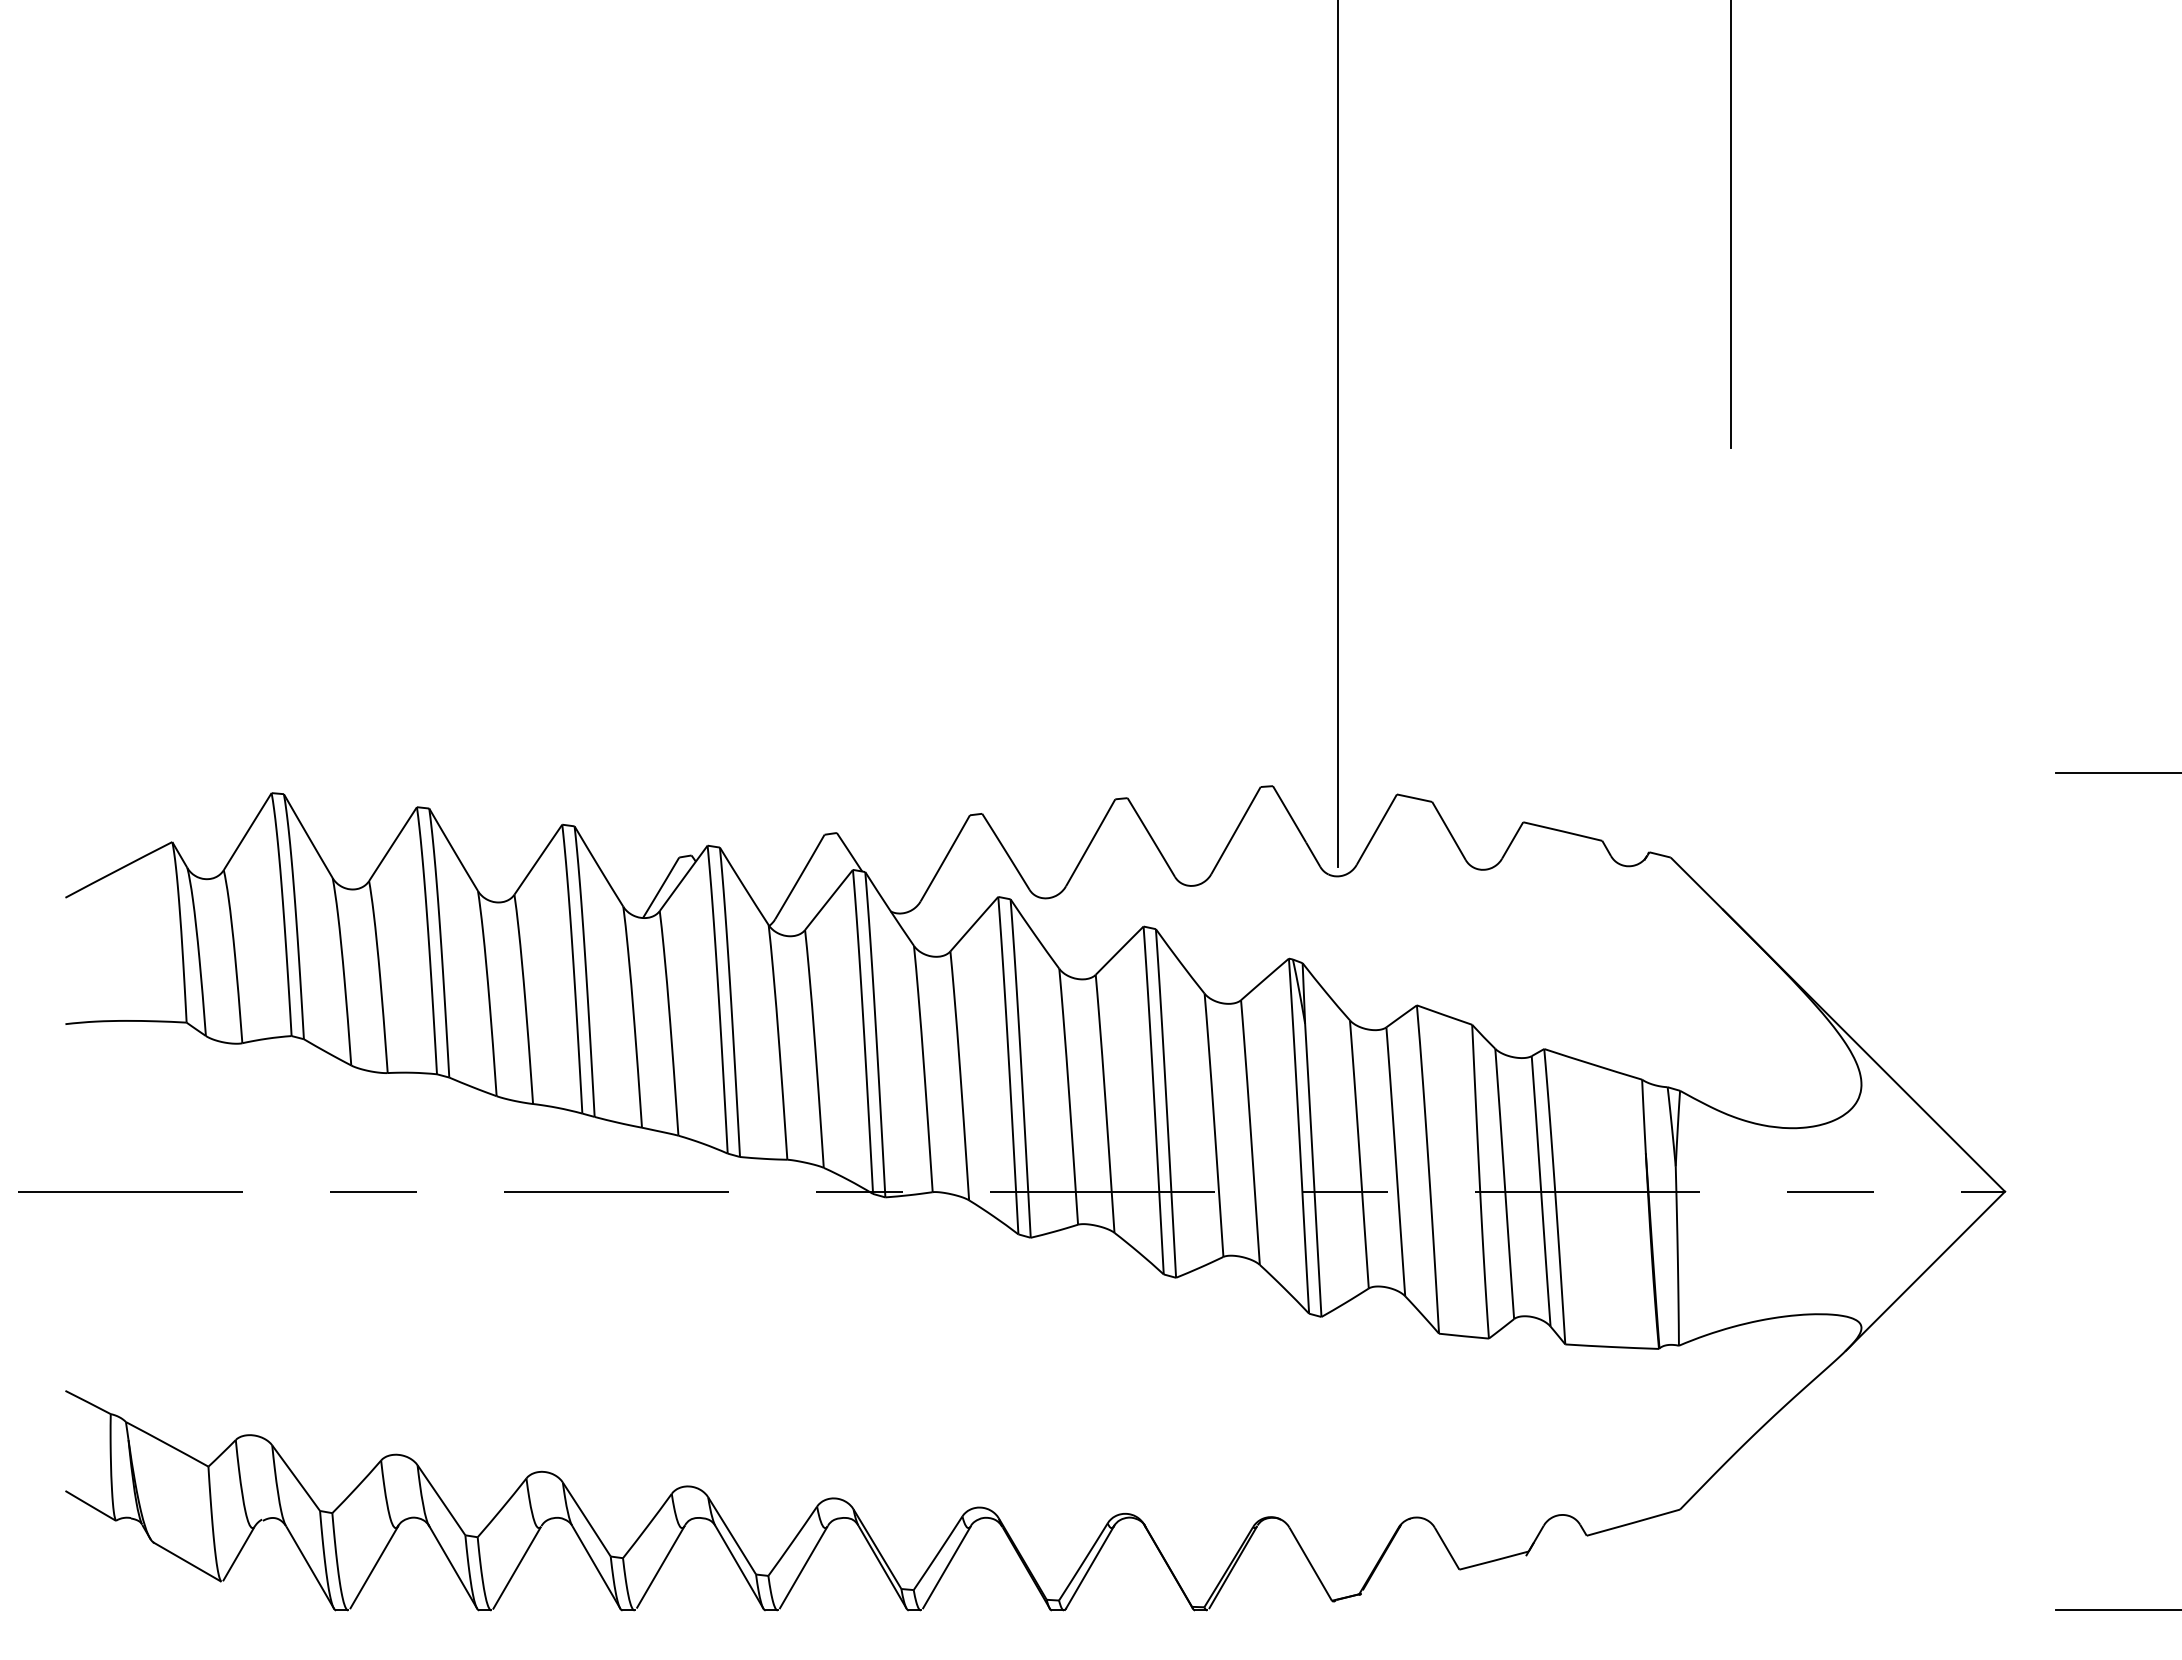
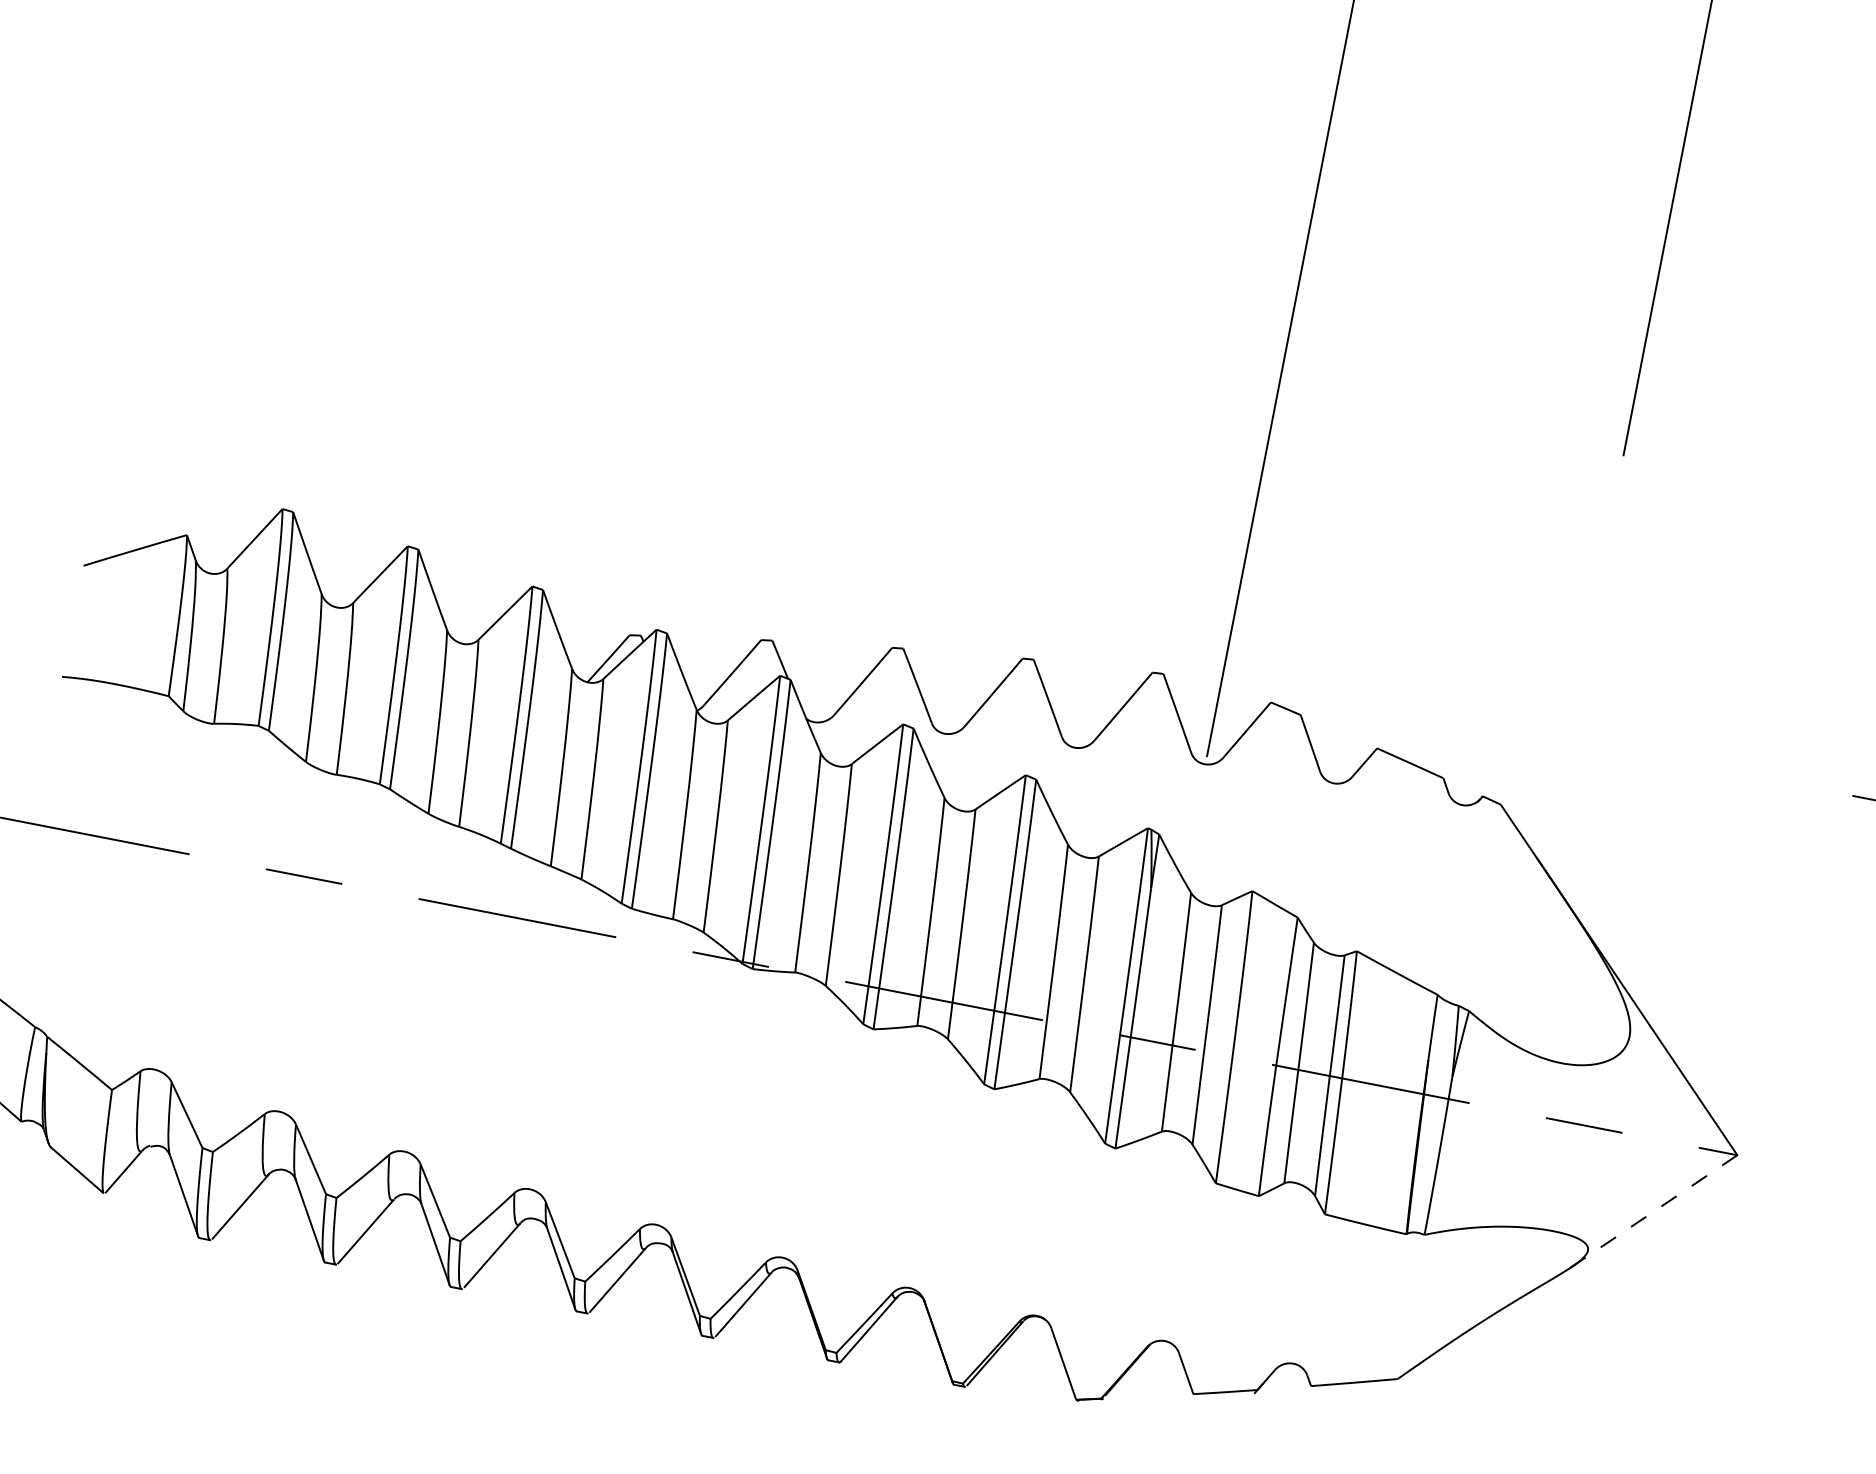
line: (1925, 1271) -> (1653, 1211), solid -> dashed

